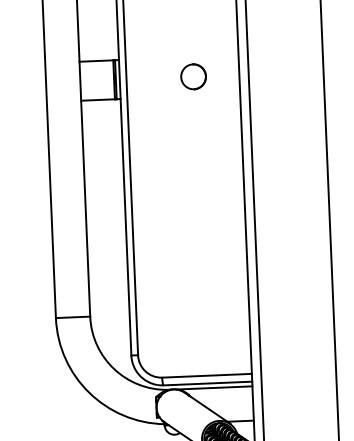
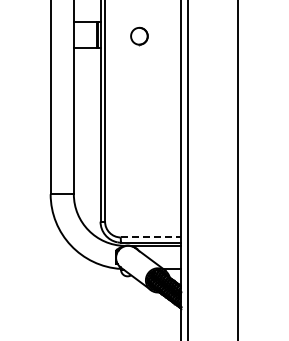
part: (193, 77) -> (139, 36), moved
line: (207, 375) -> (151, 237), solid -> dashed

